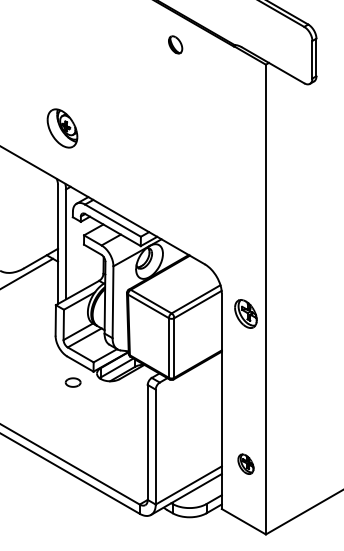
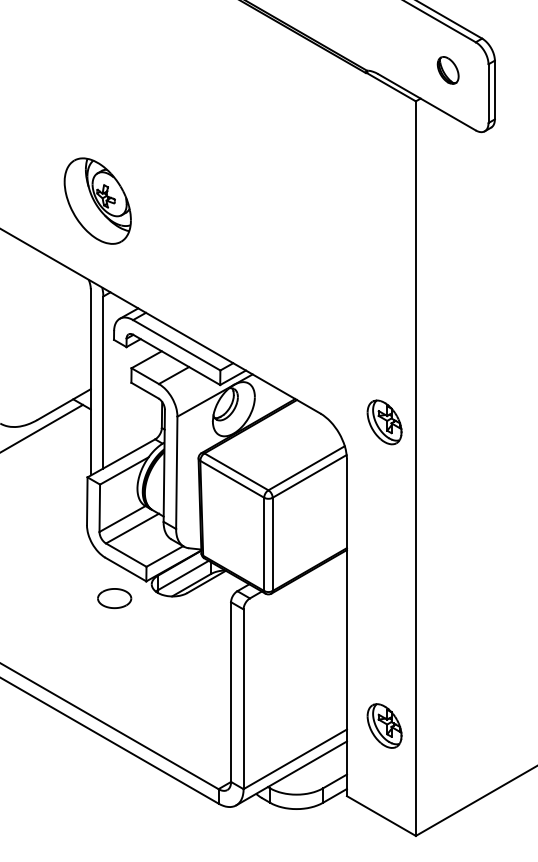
part: (175, 44) -> (448, 69), moved
part: (62, 128) -> (97, 201), size x1.43
part: (245, 313) -> (383, 421), moved
part: (72, 382) -> (113, 598), size x1.43
part: (245, 464) -> (383, 726), size x1.43

